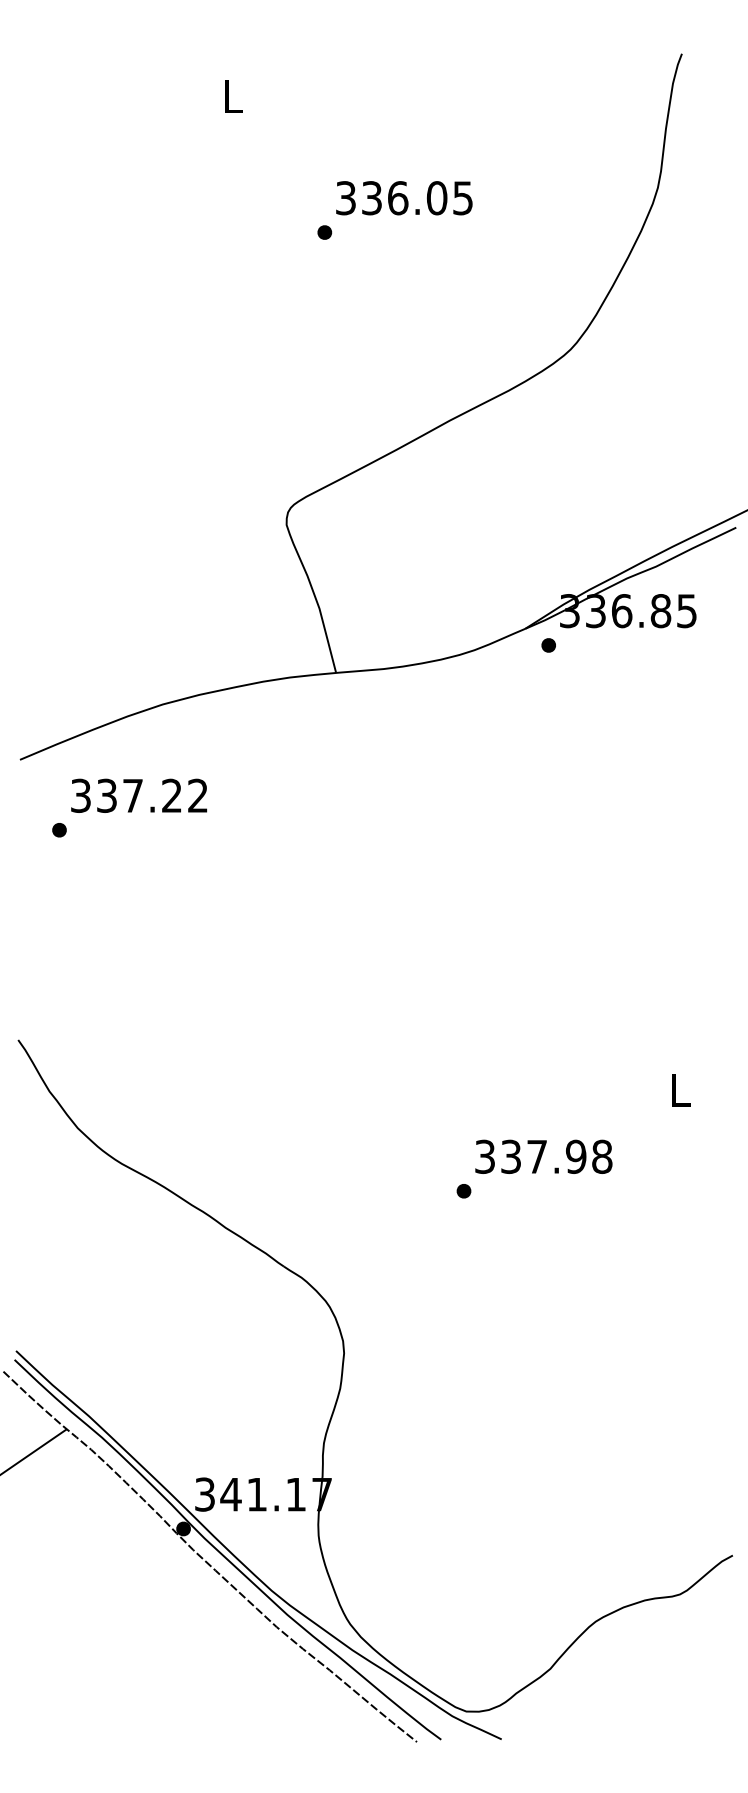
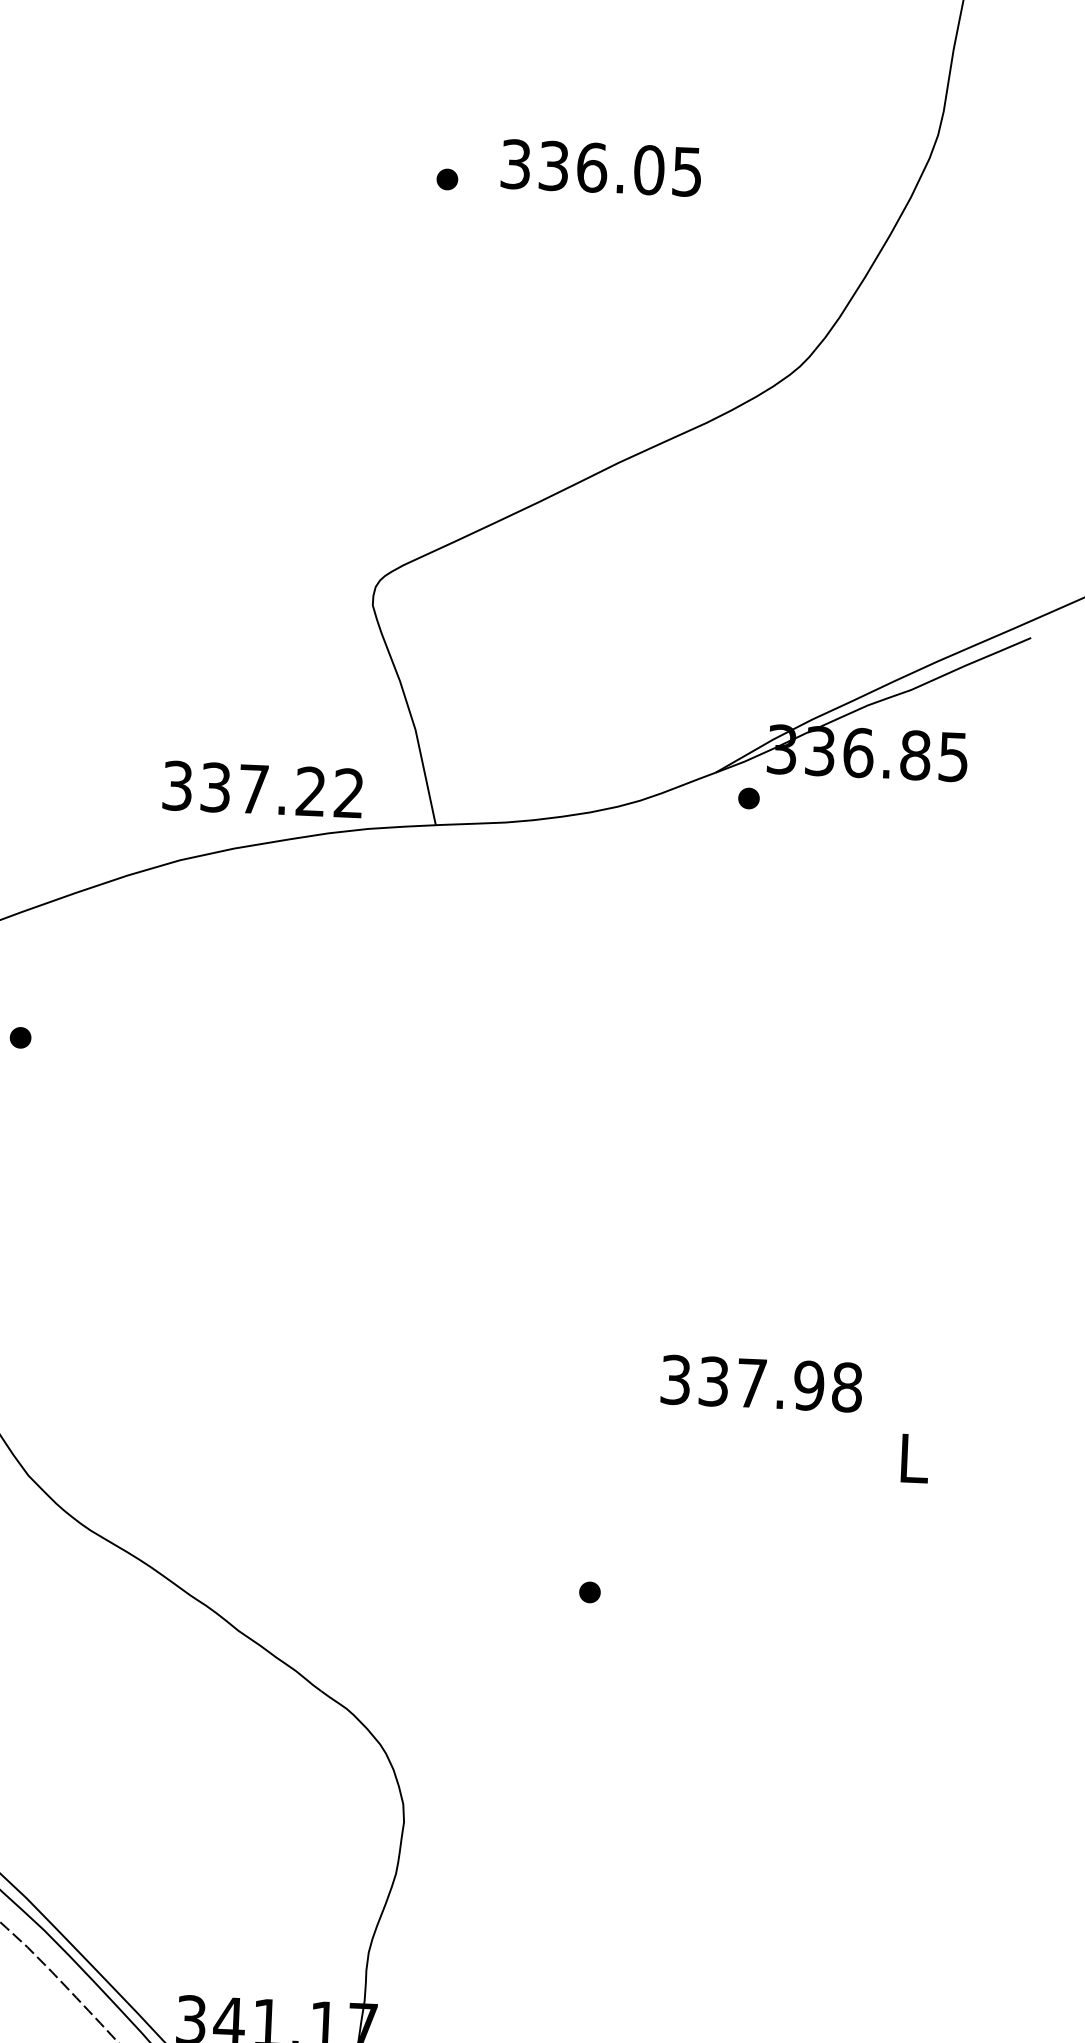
text: (404, 198) -> (601, 168), moved
text: (139, 795) -> (263, 789), moved
text: (543, 1156) -> (761, 1383), moved

